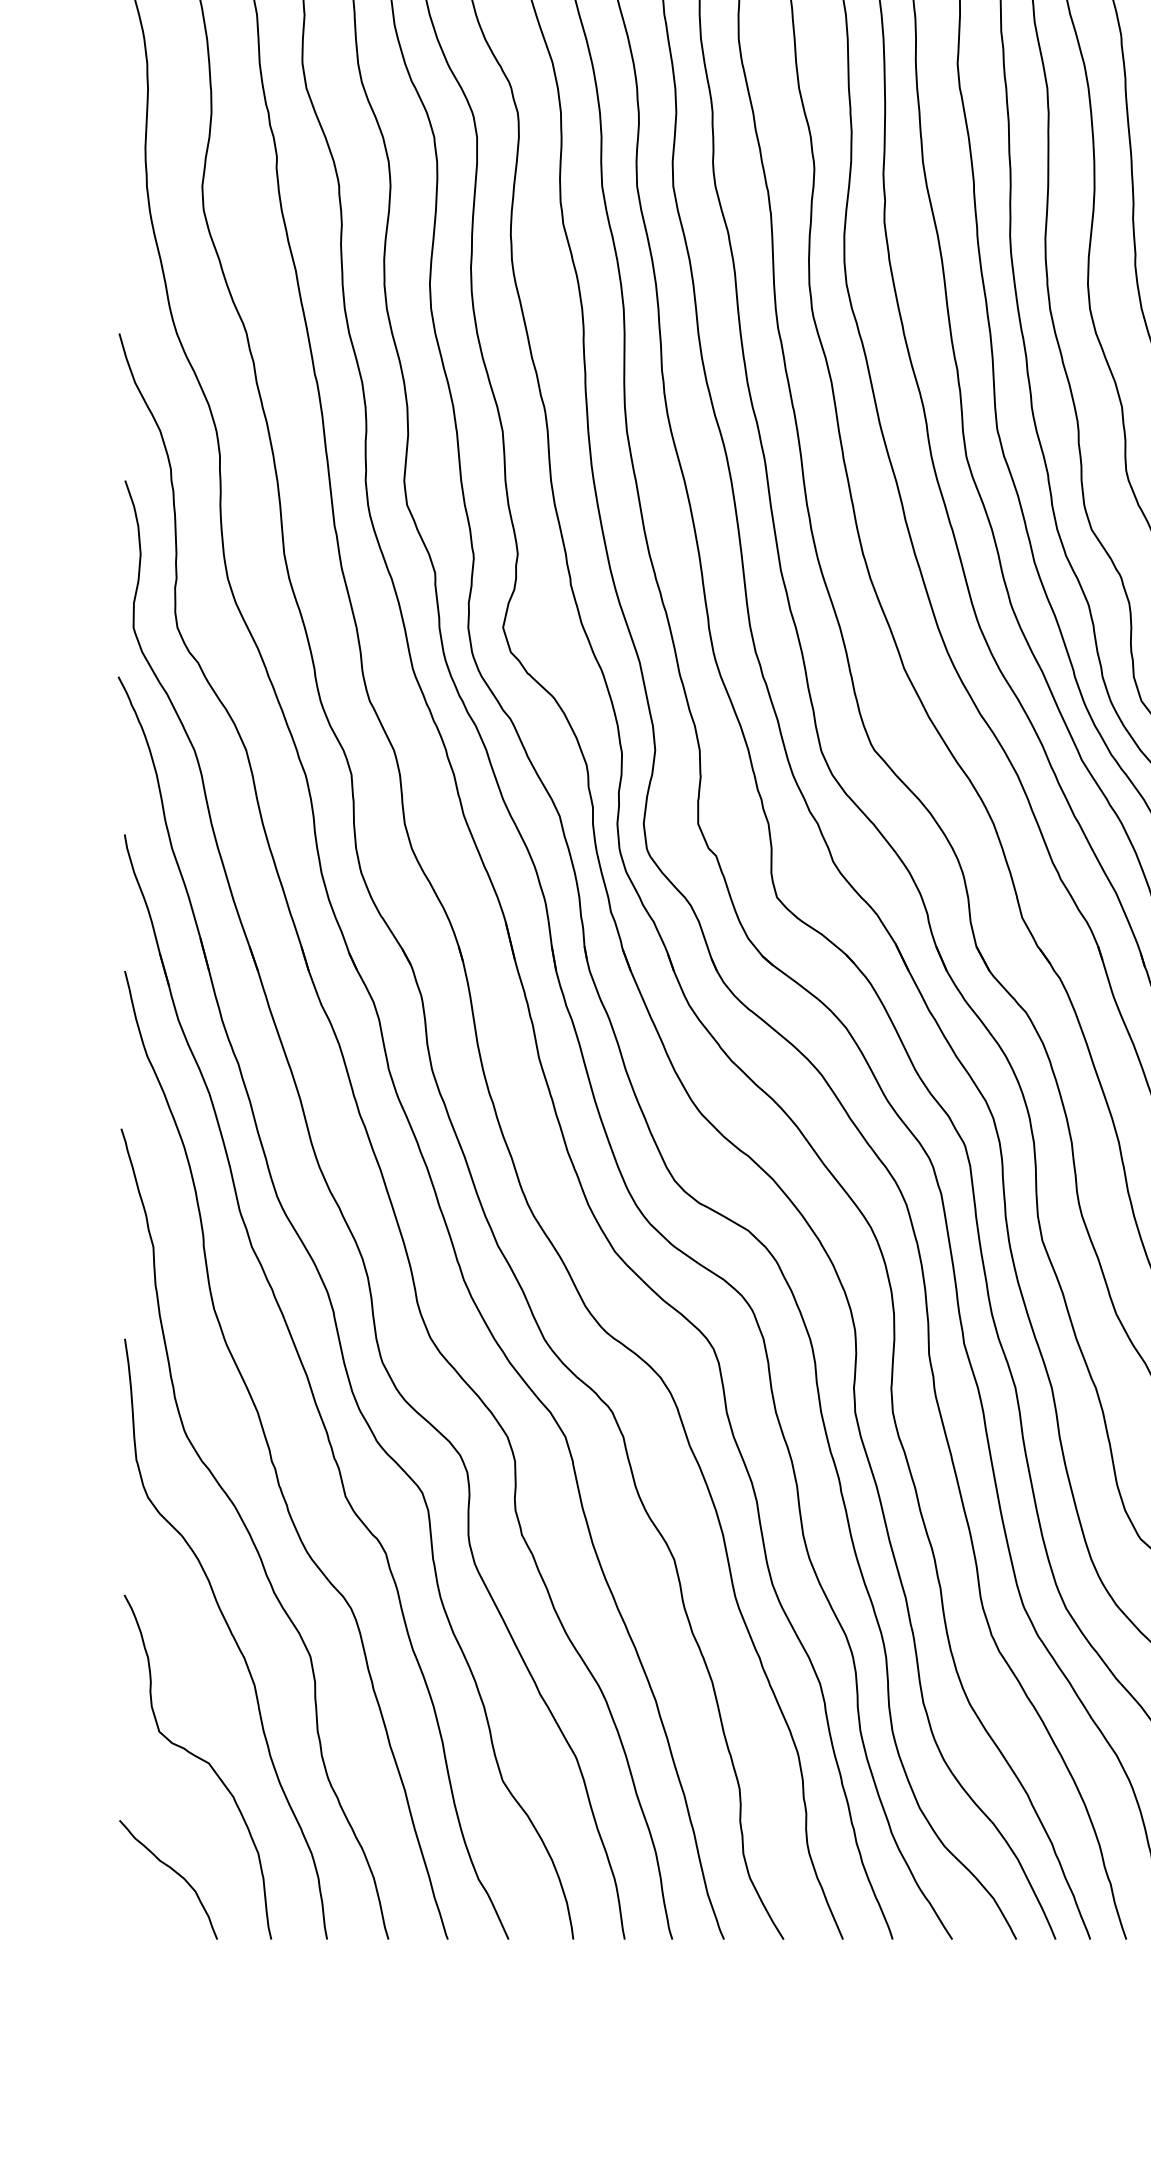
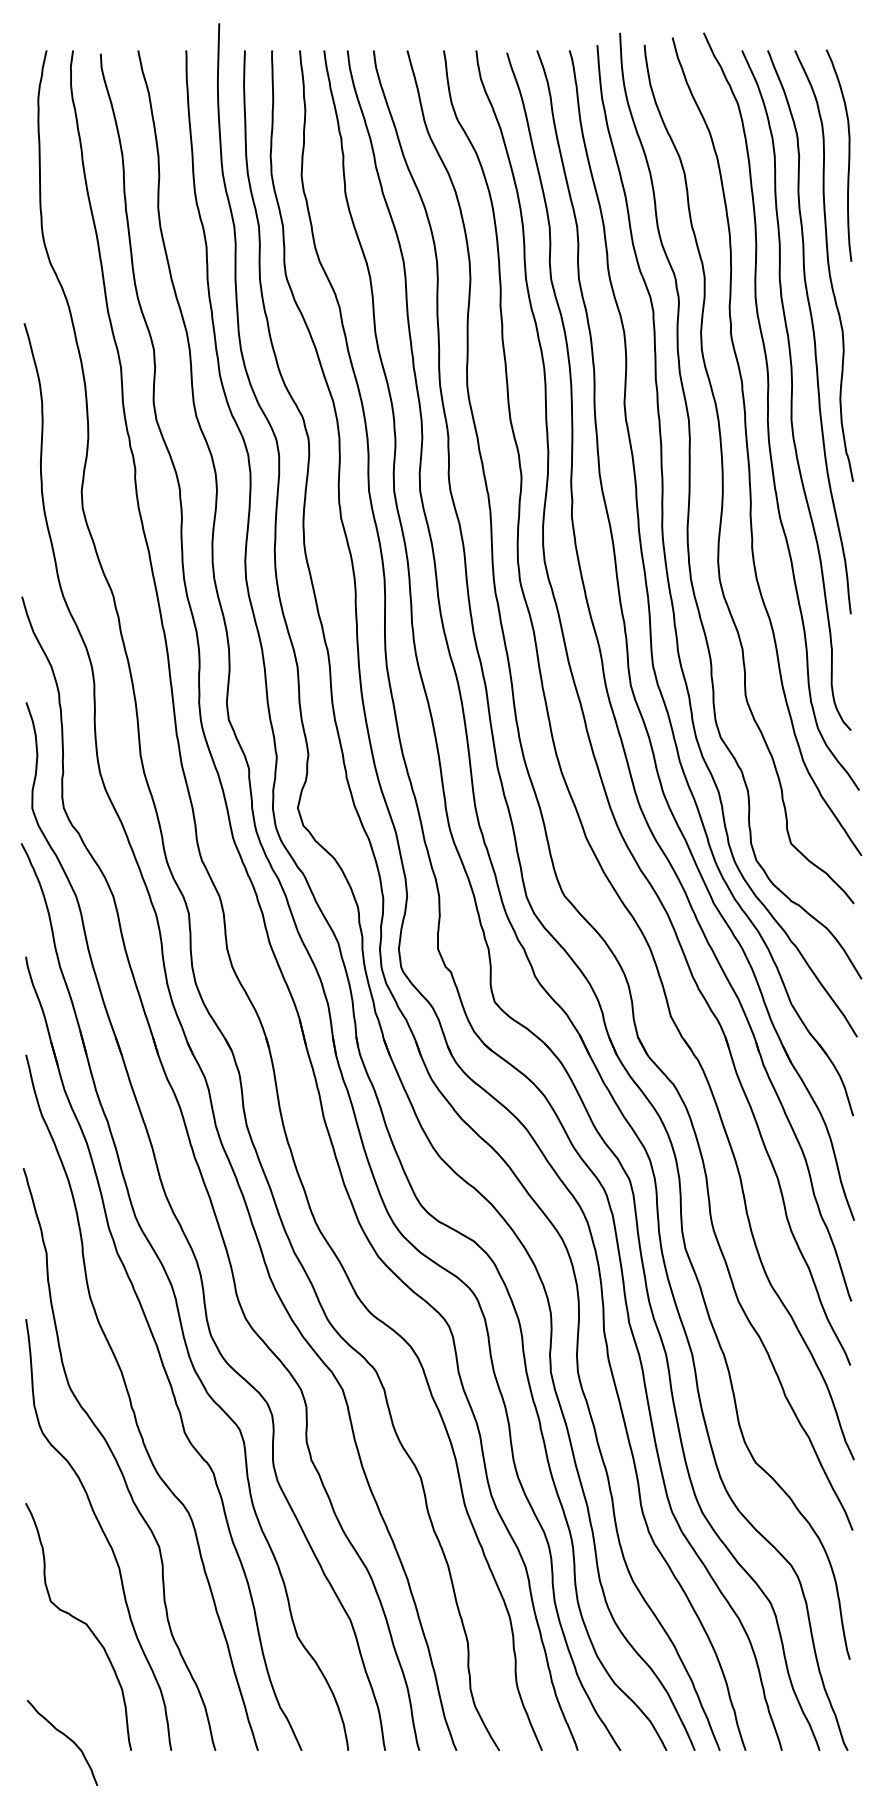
curve: (174, 1872) -> (66, 1737), moved

